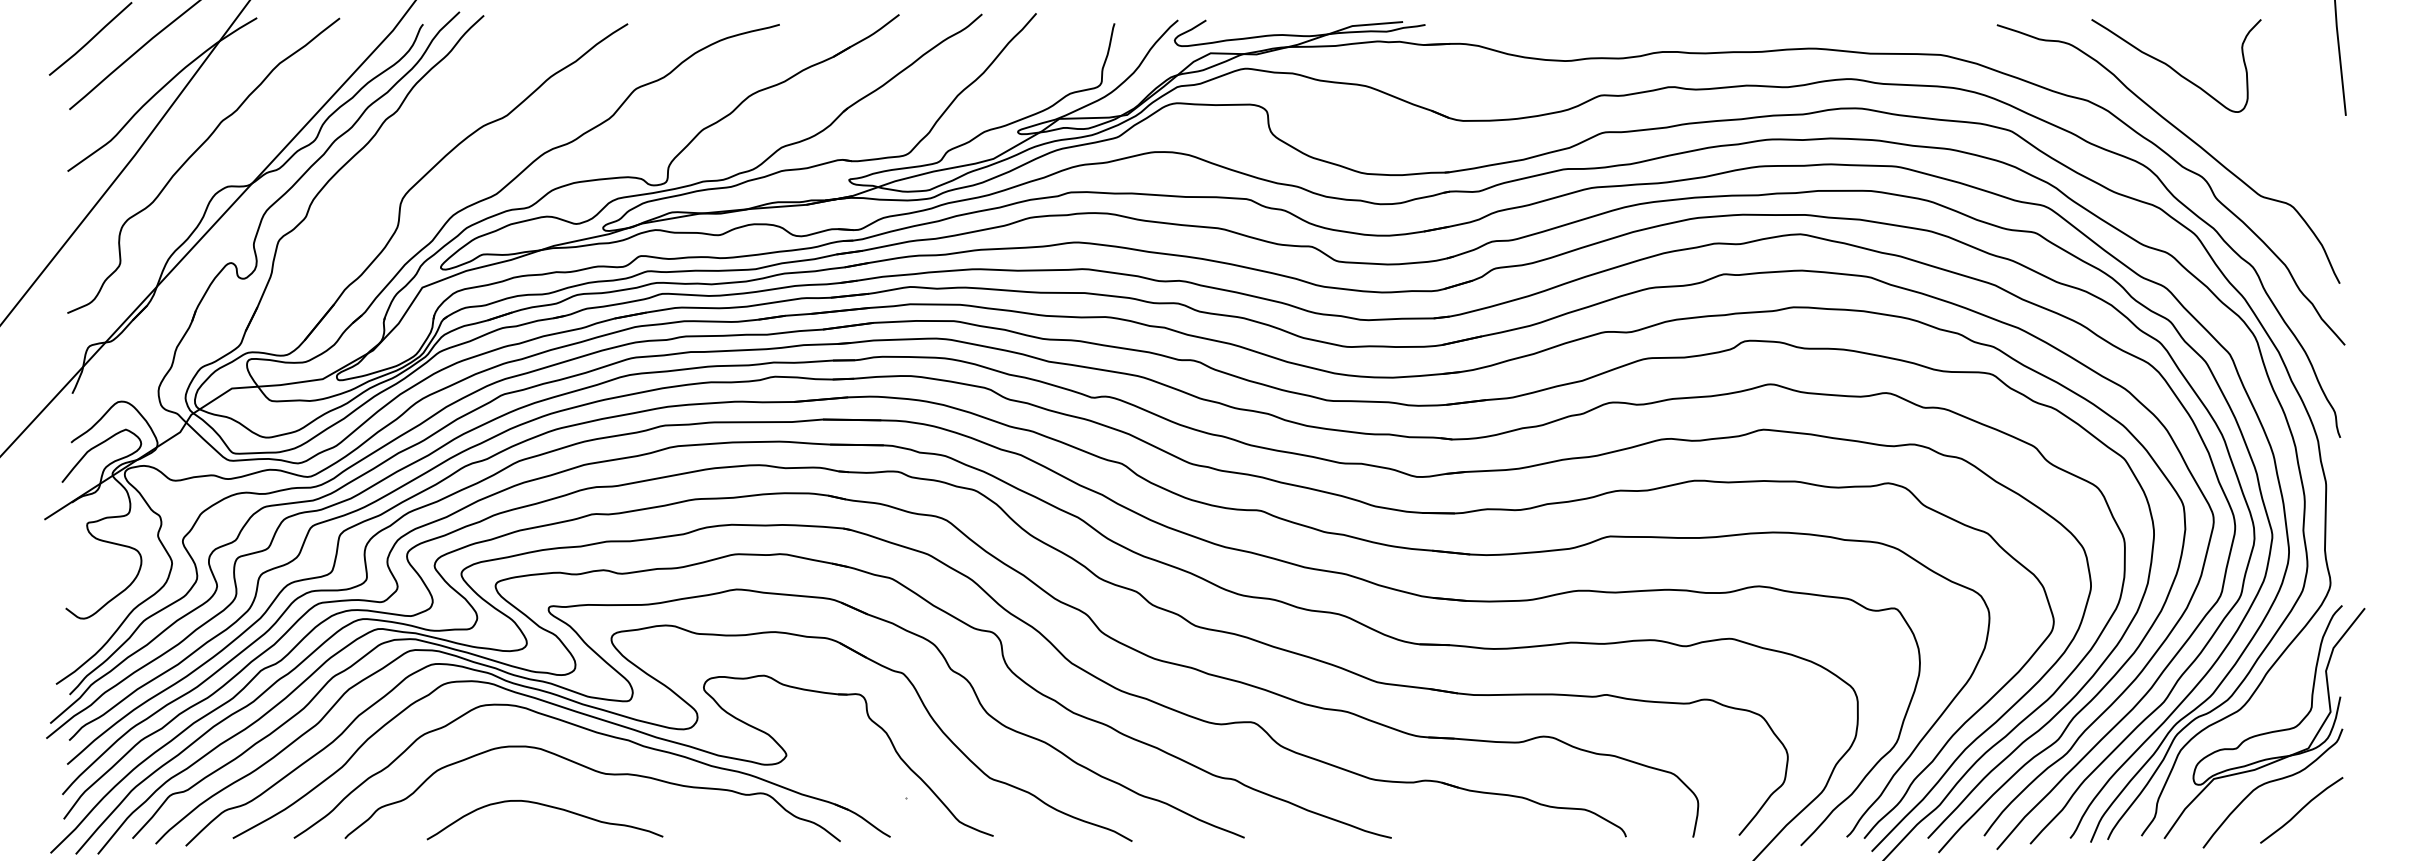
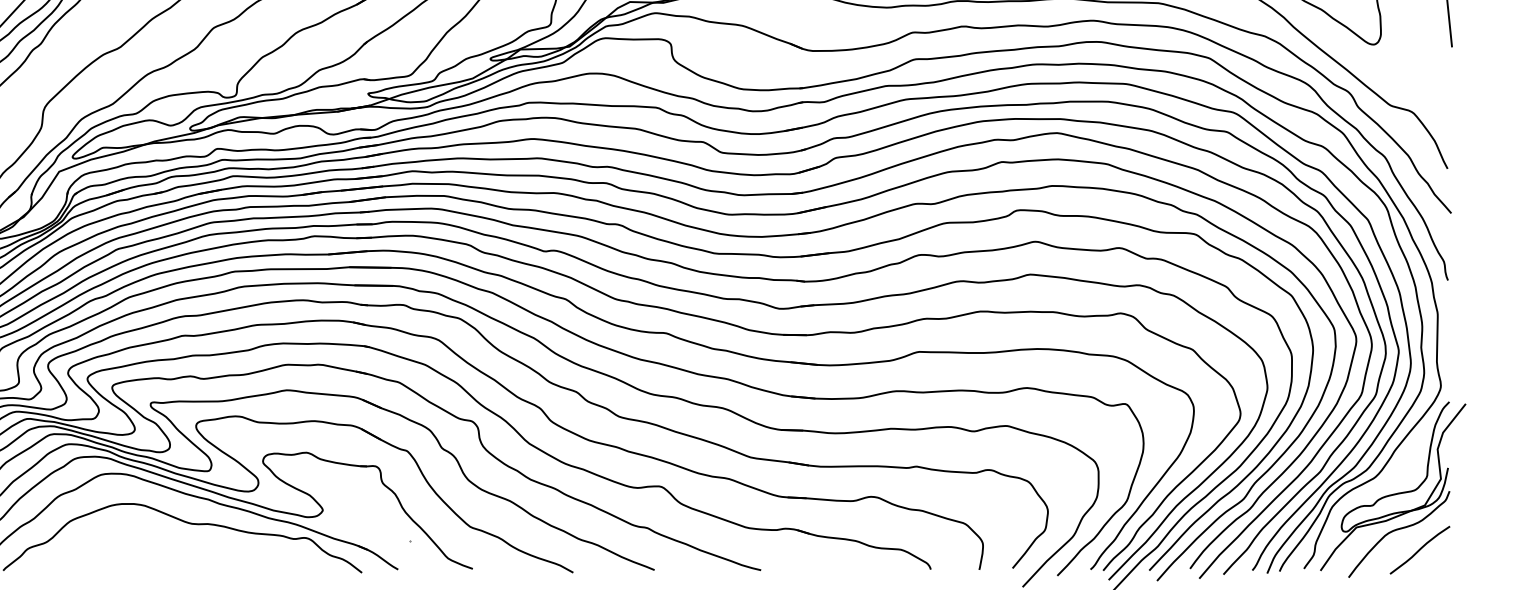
curve: (549, 807) -> (151, 548), removed

